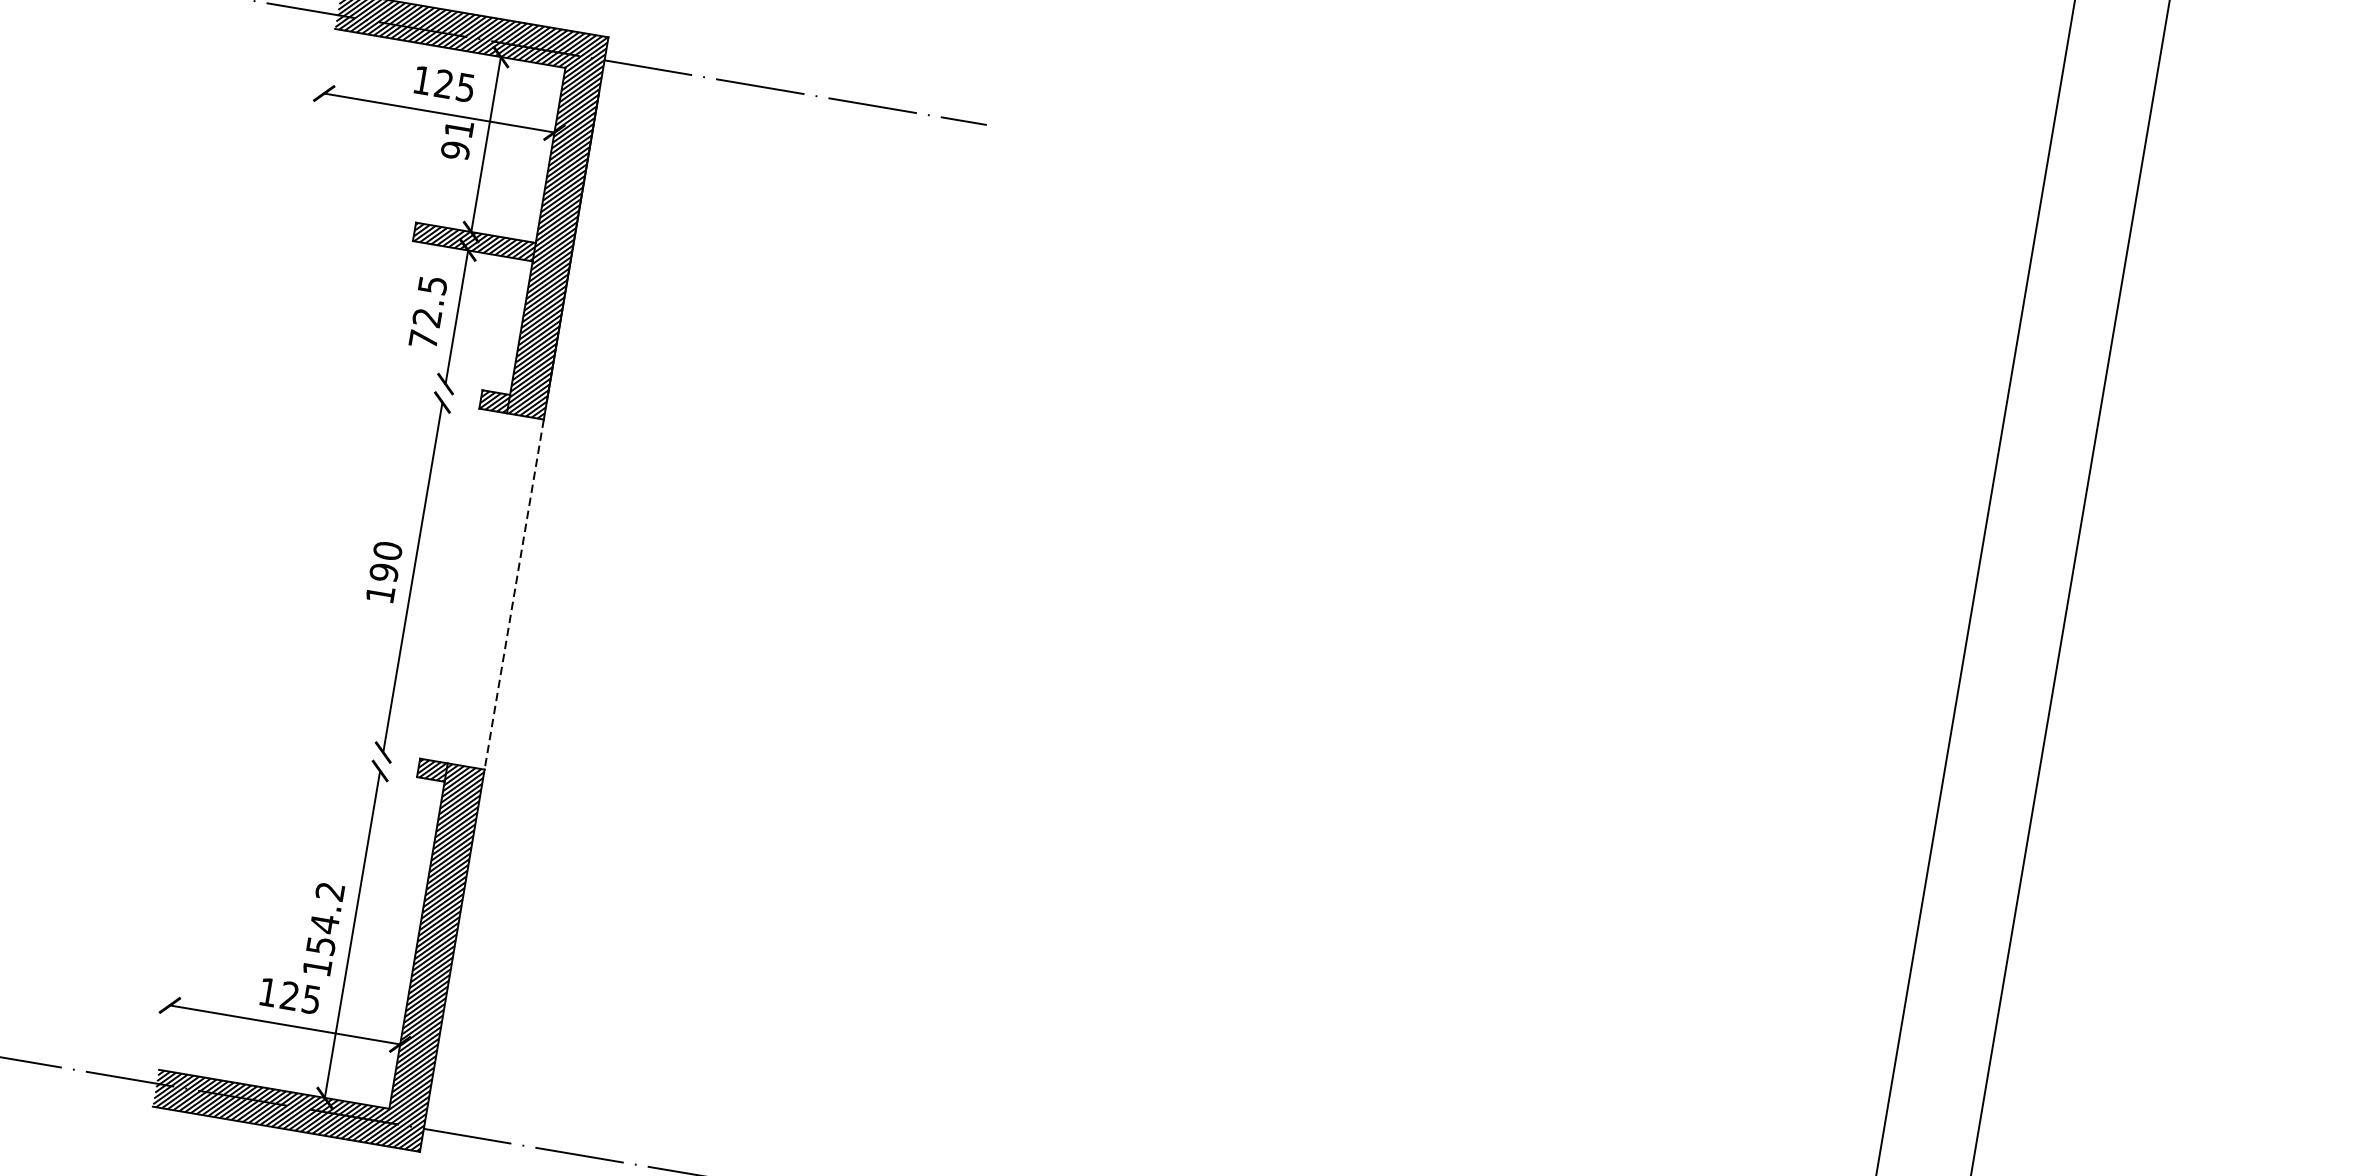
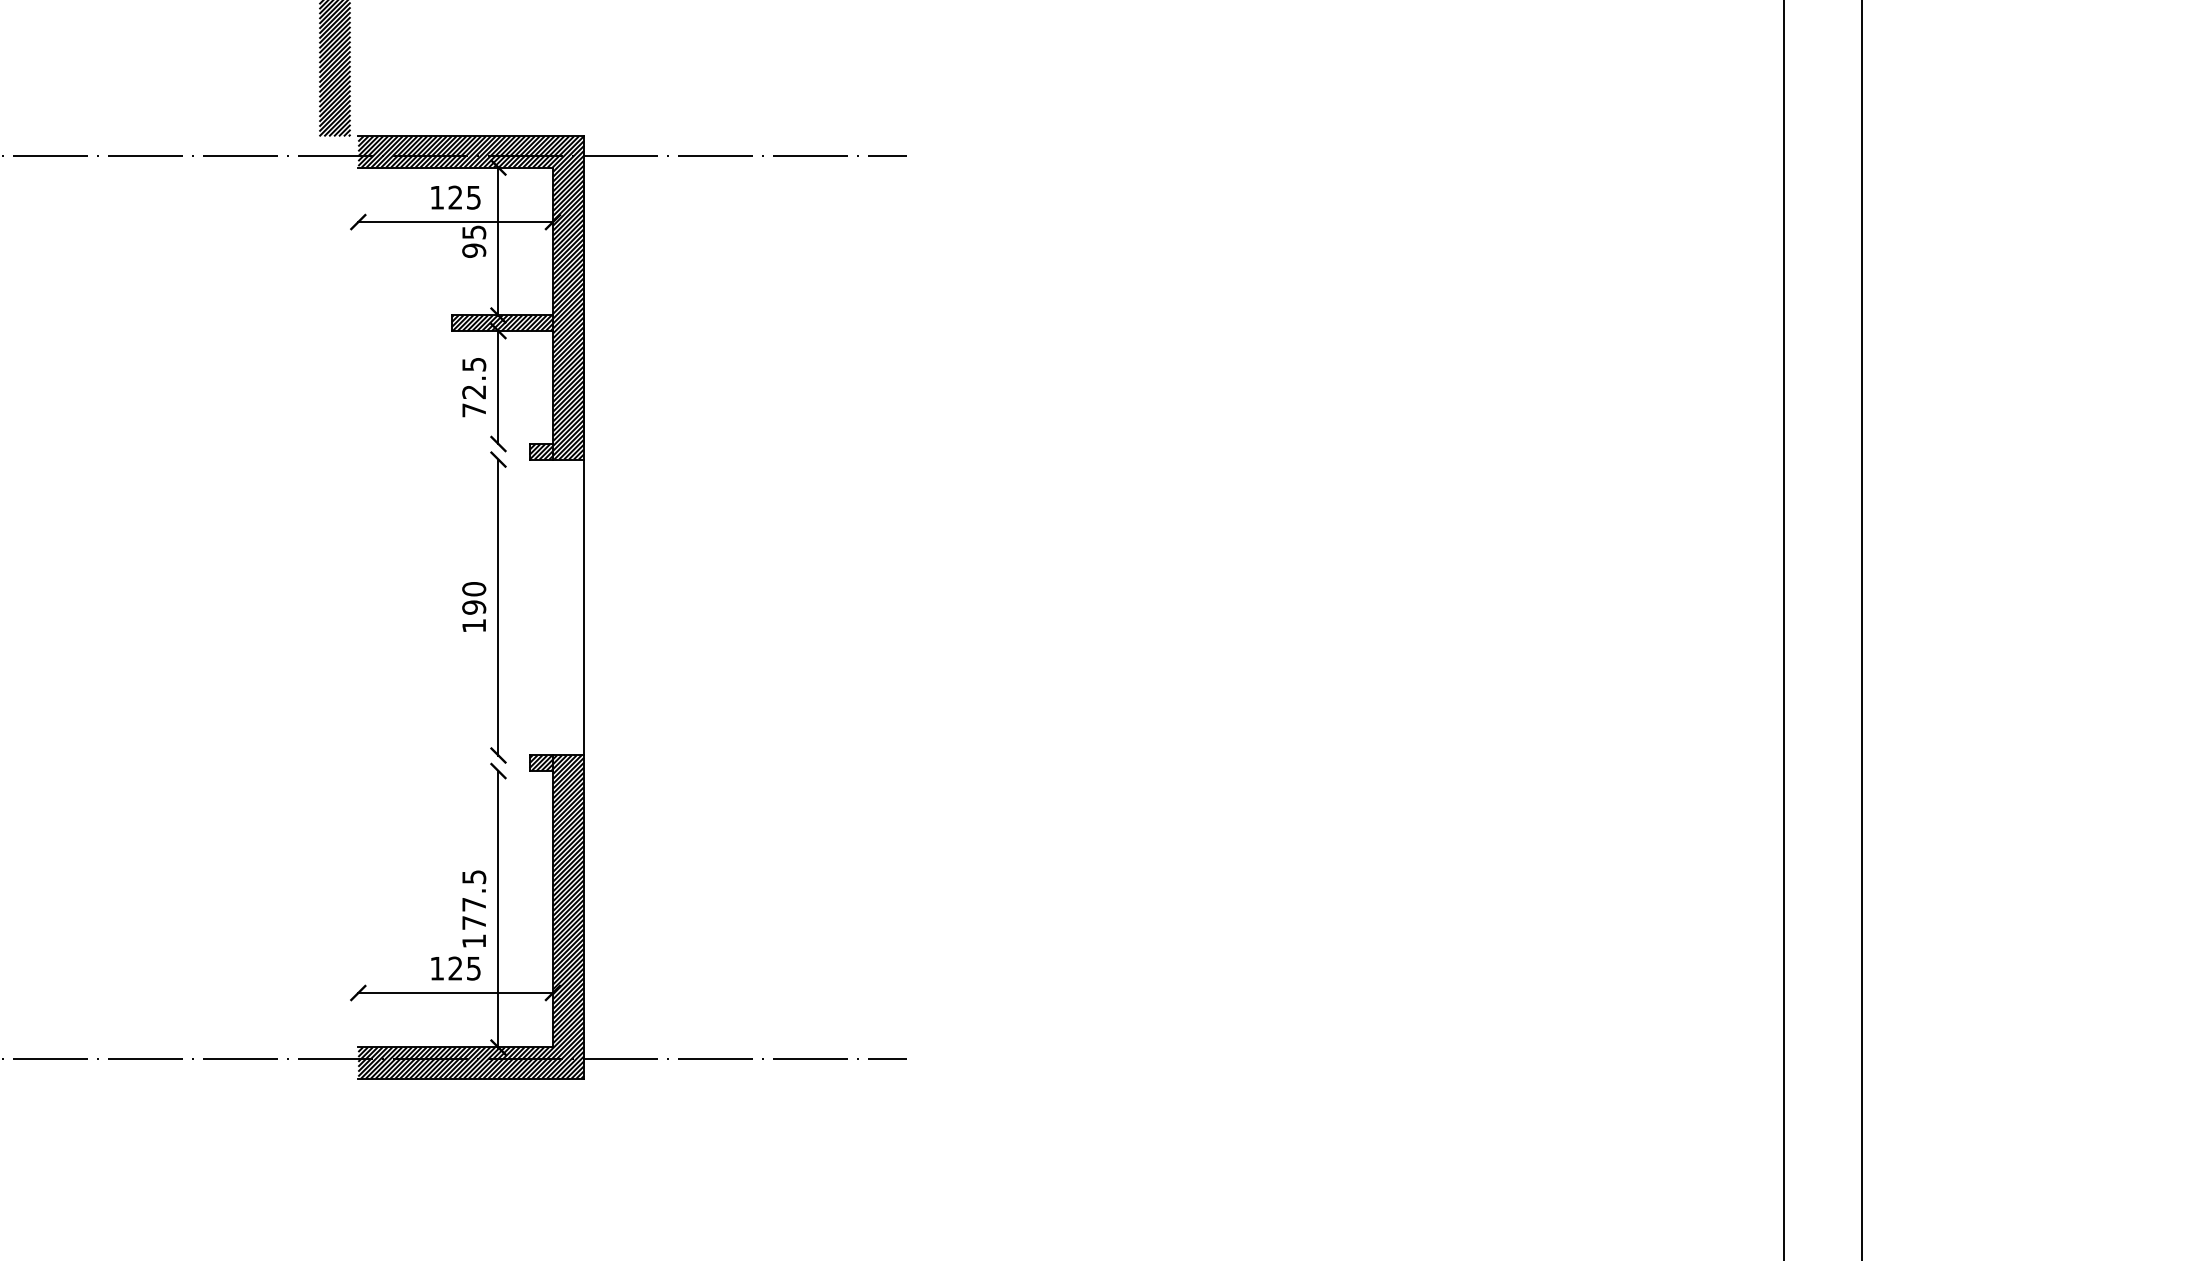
text: (459, 129) -> (474, 232), 91 -> 95
line: (514, 594) -> (584, 607), dashed -> solid
text: (326, 918) -> (474, 899), 154.2 -> 177.5

